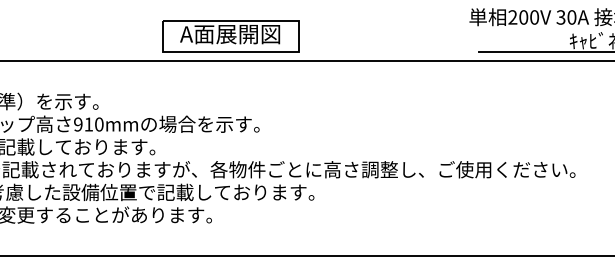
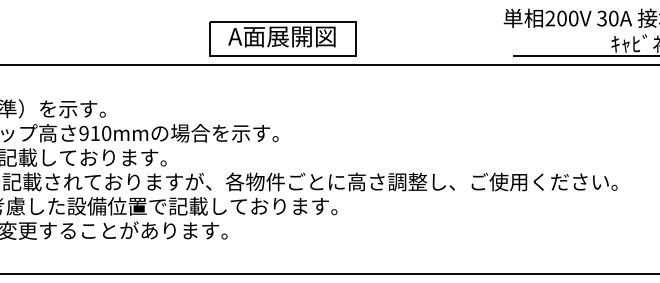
part: (230, 36) -> (282, 38), moved

